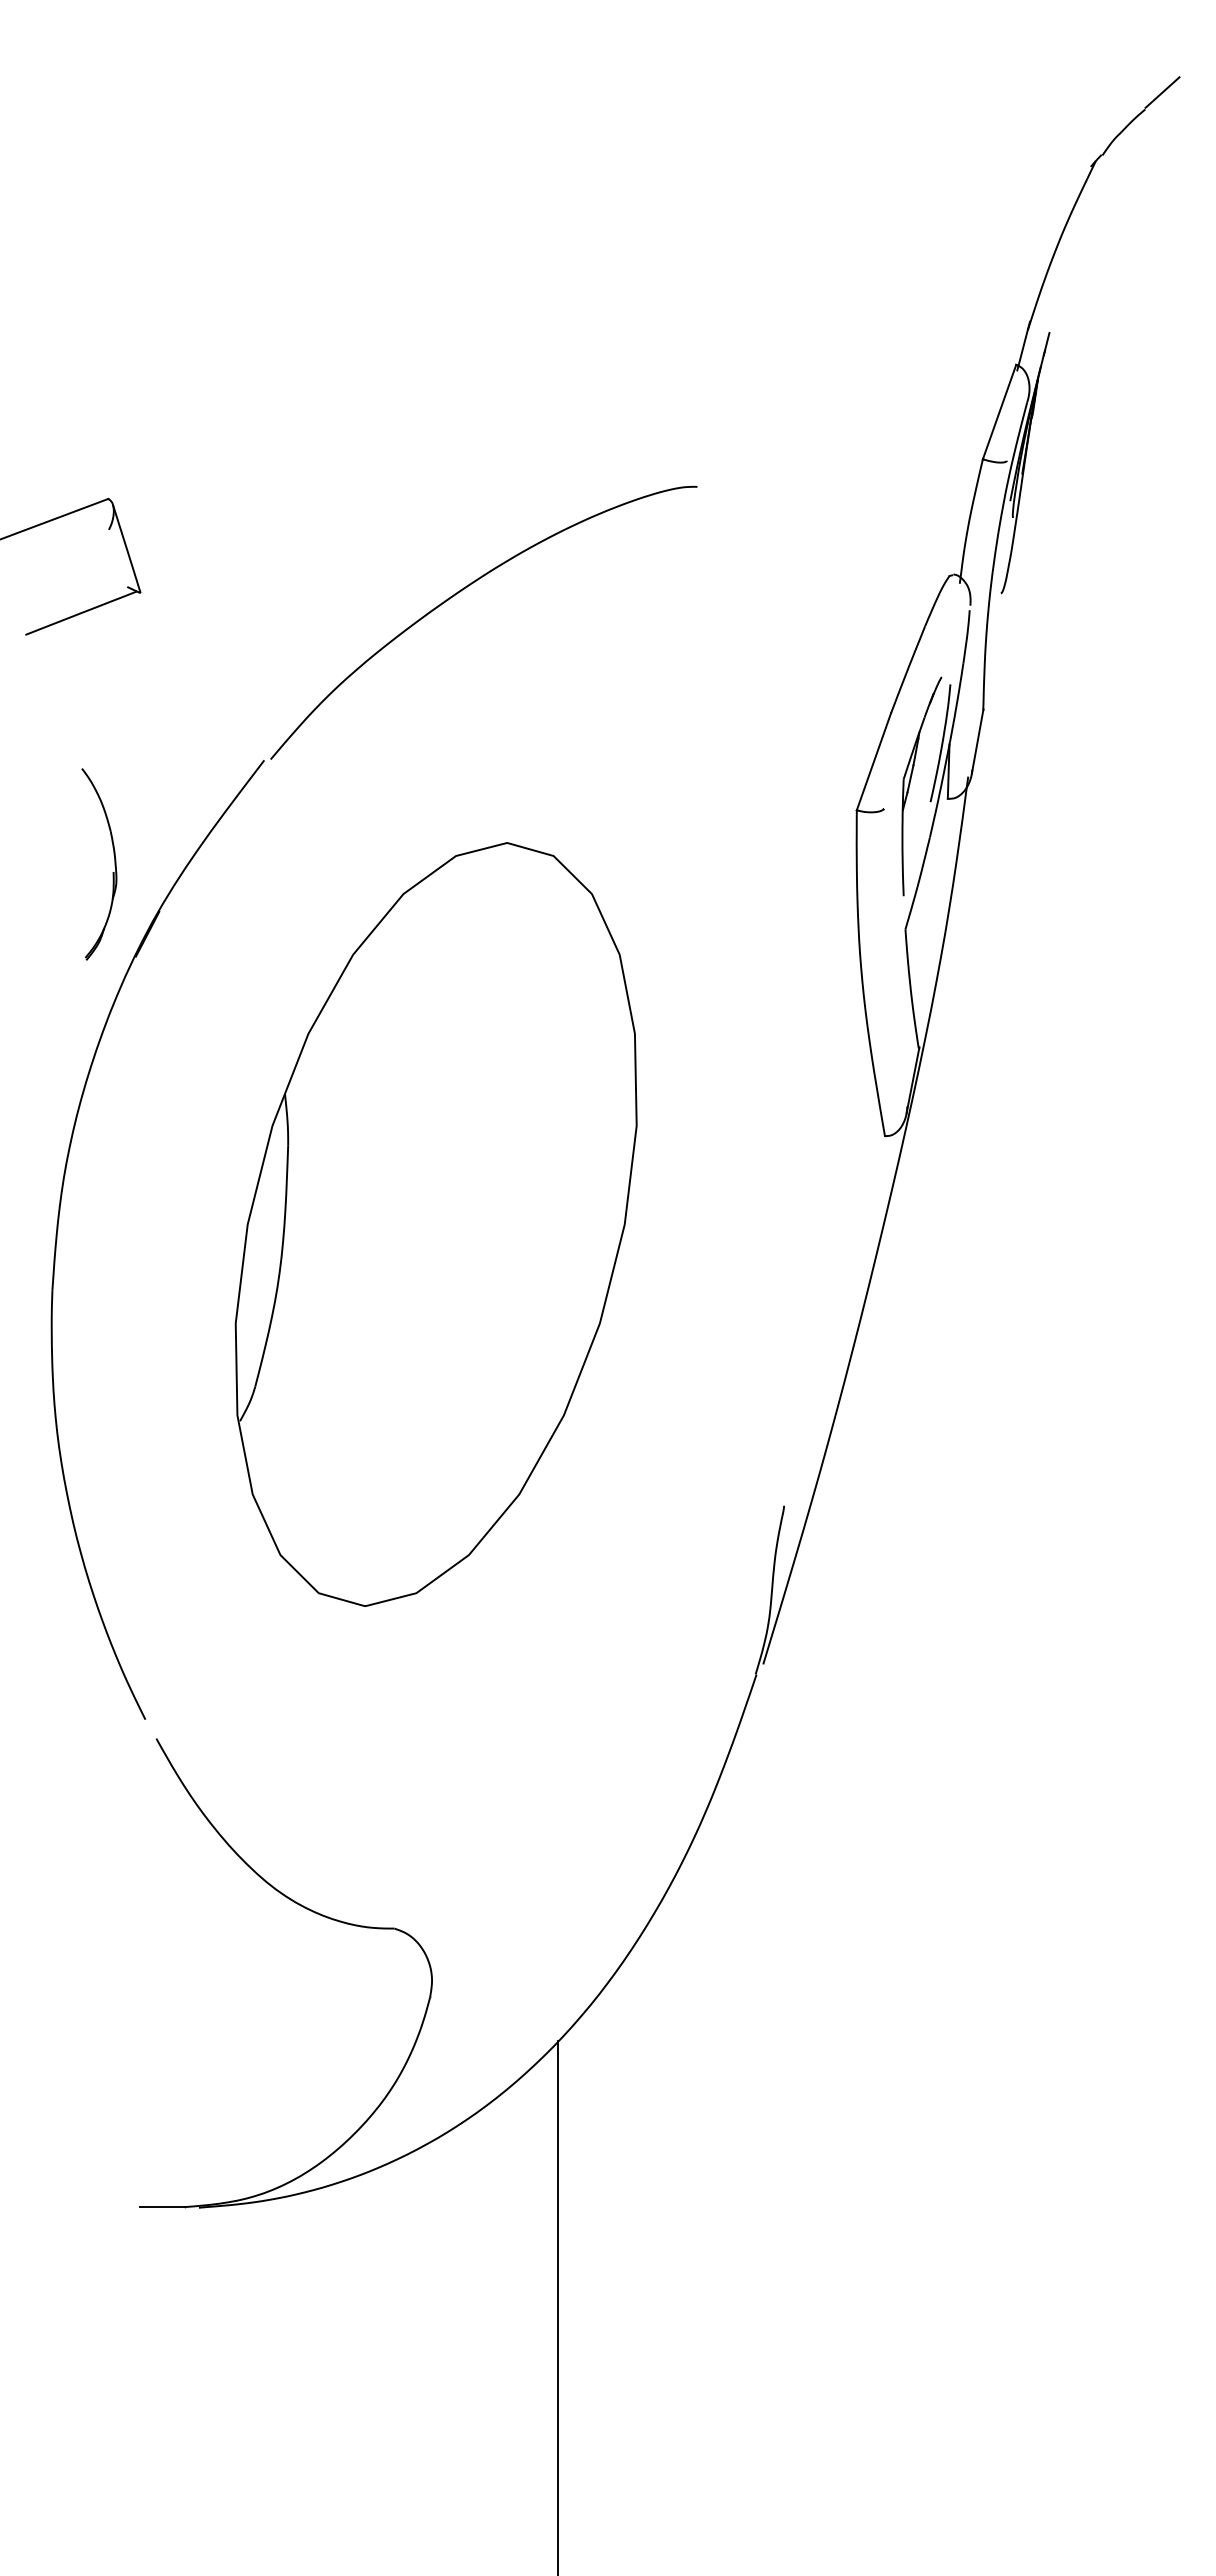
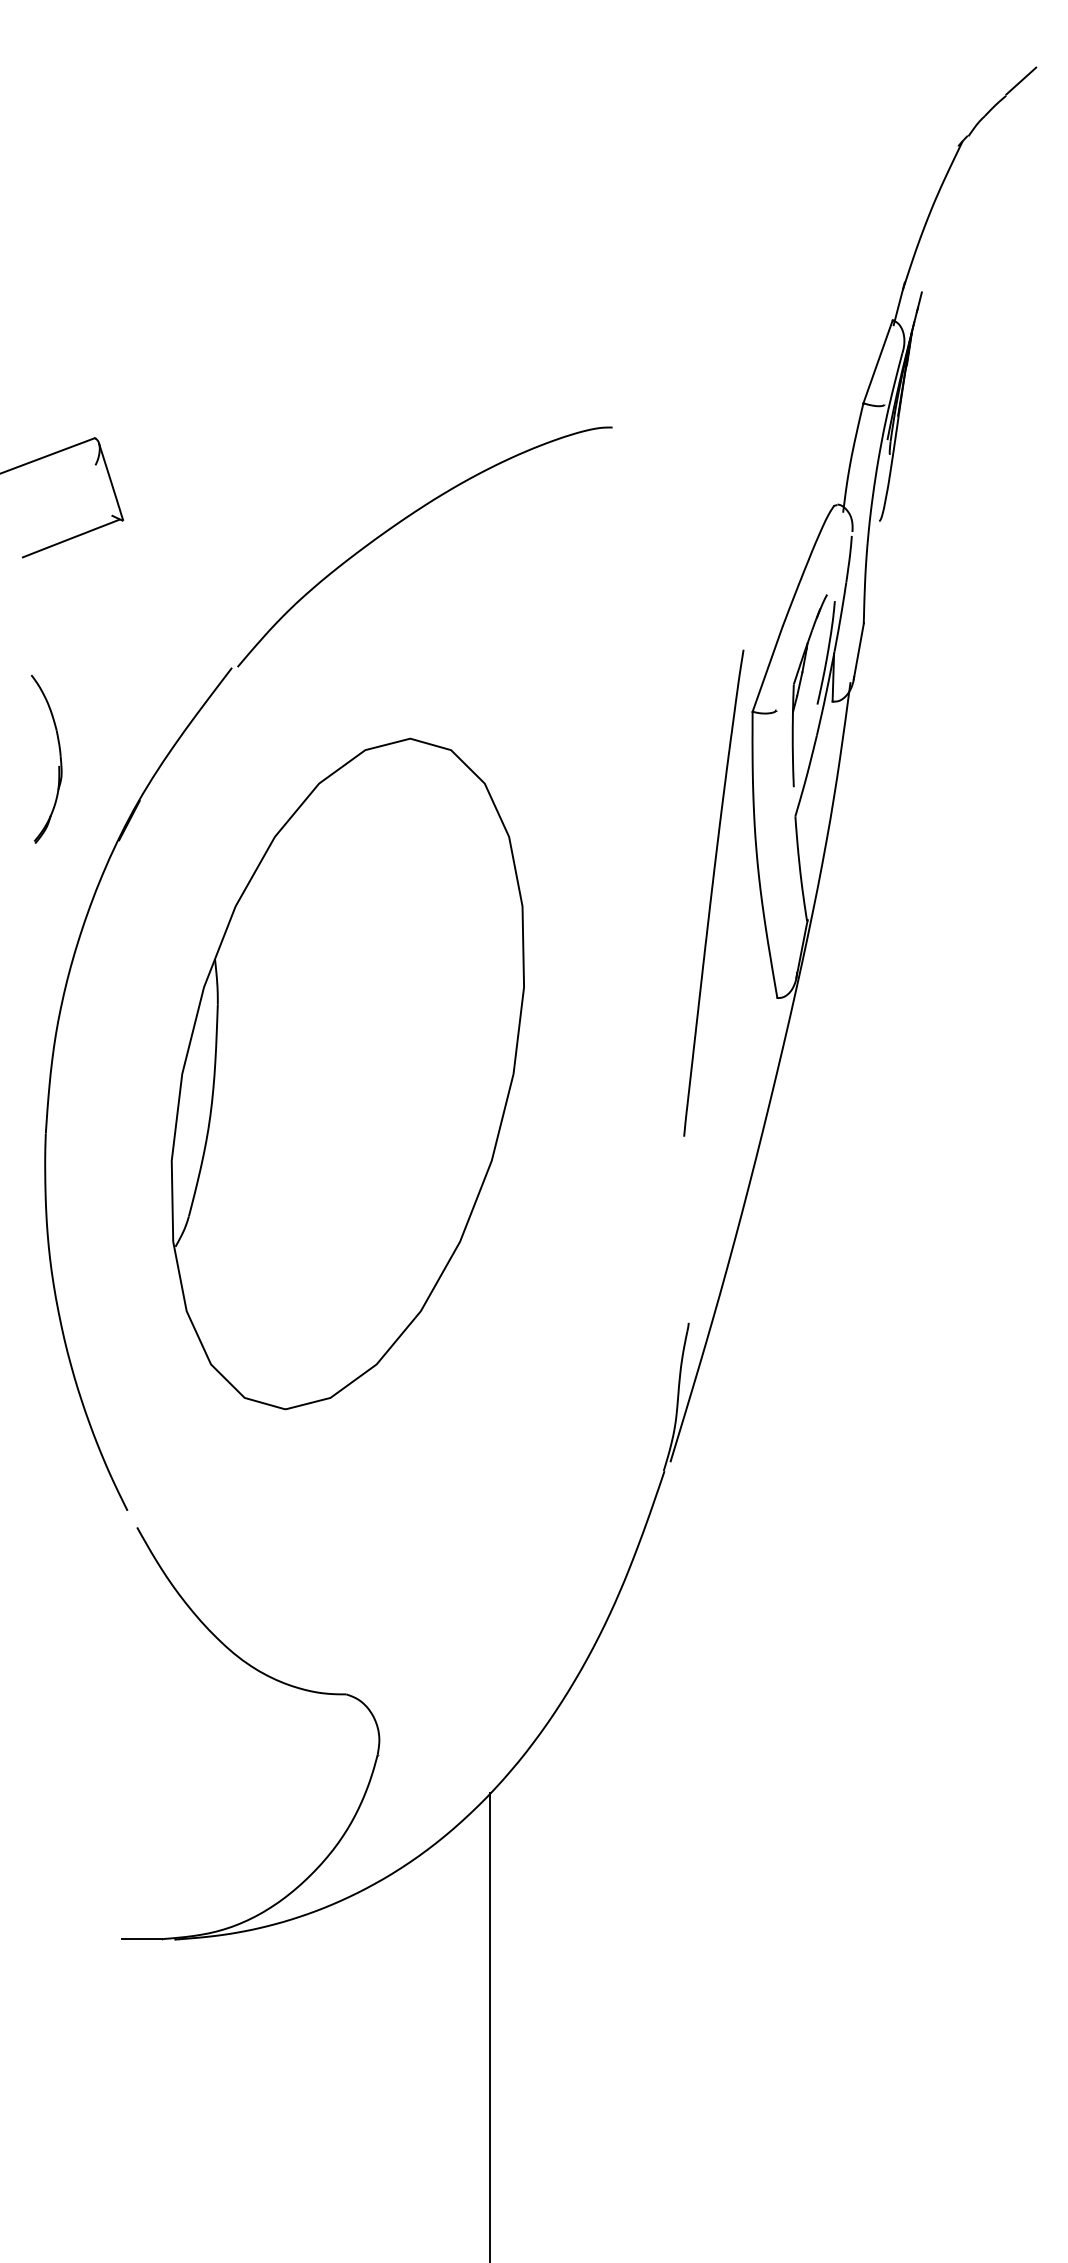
part: (114, 864) -> (59, 759), moved
curve: (811, 1016) -> (712, 892), added
part: (435, 1224) -> (347, 1073), moved

